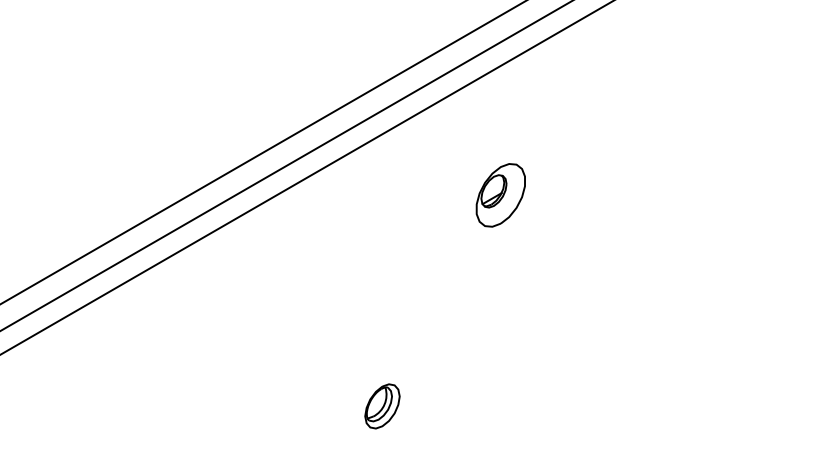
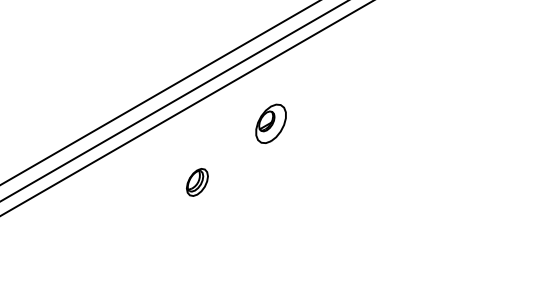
part: (499, 194) -> (270, 123), moved
part: (382, 406) -> (197, 182), moved

